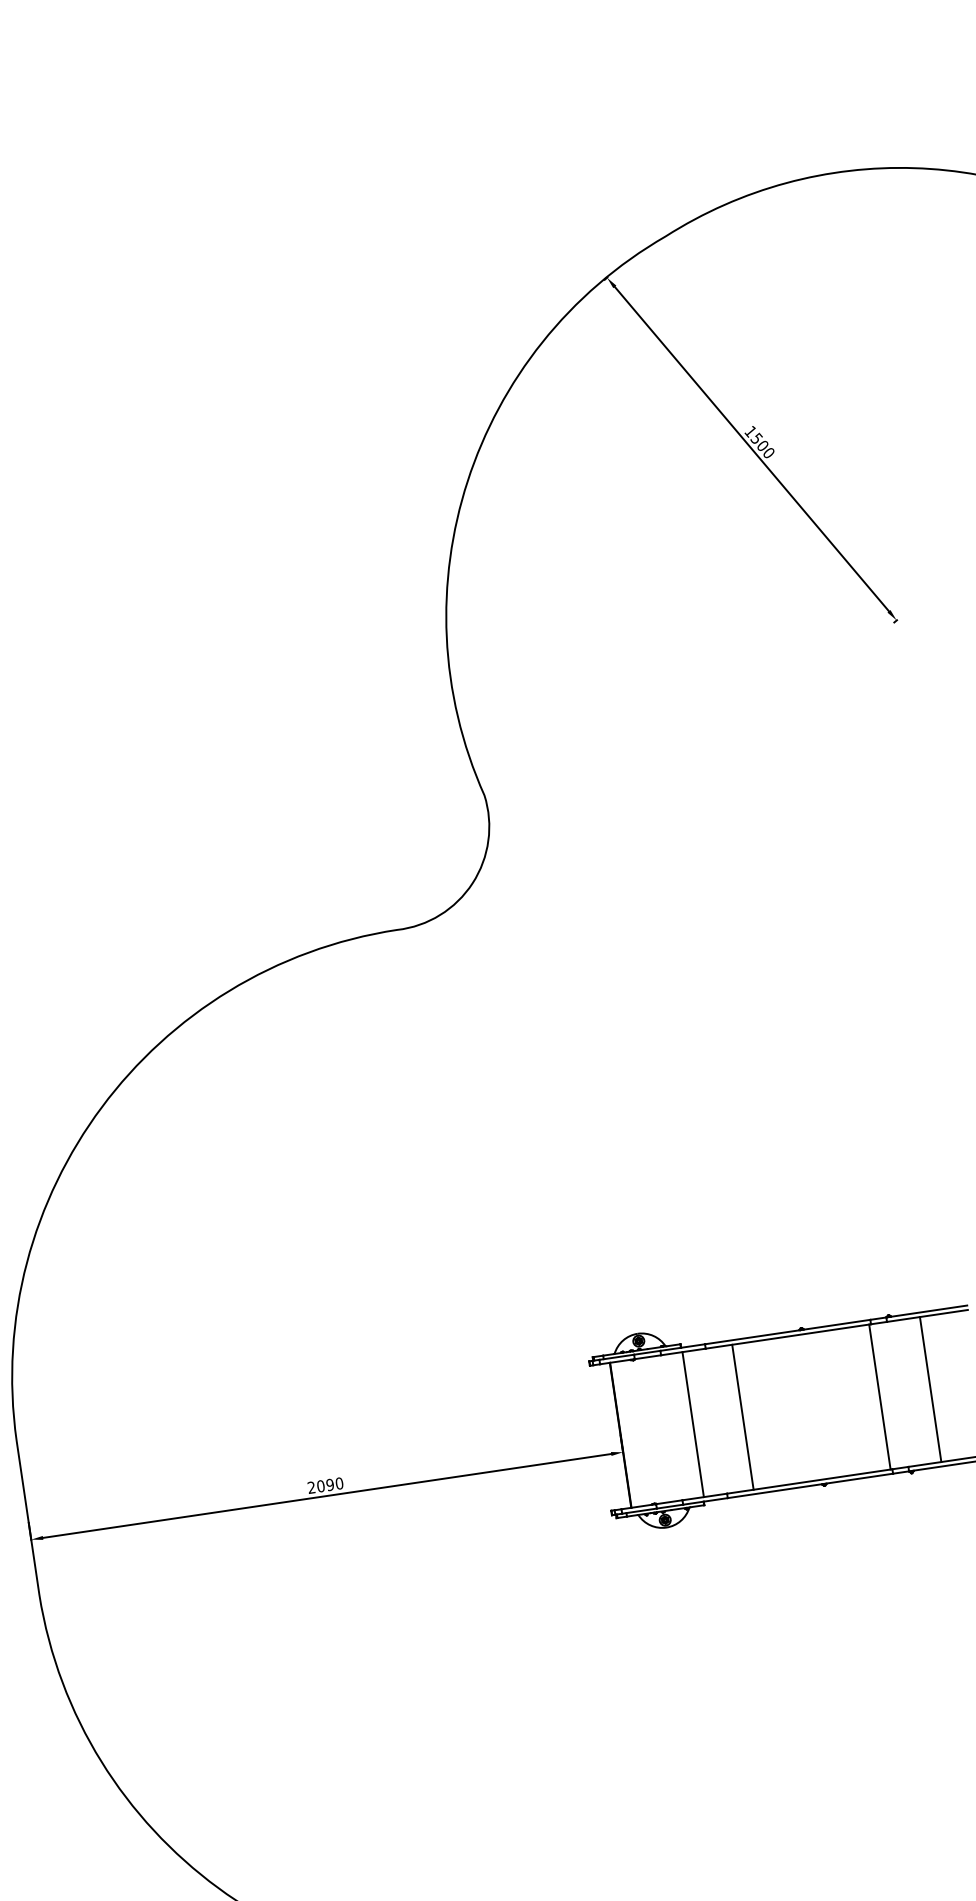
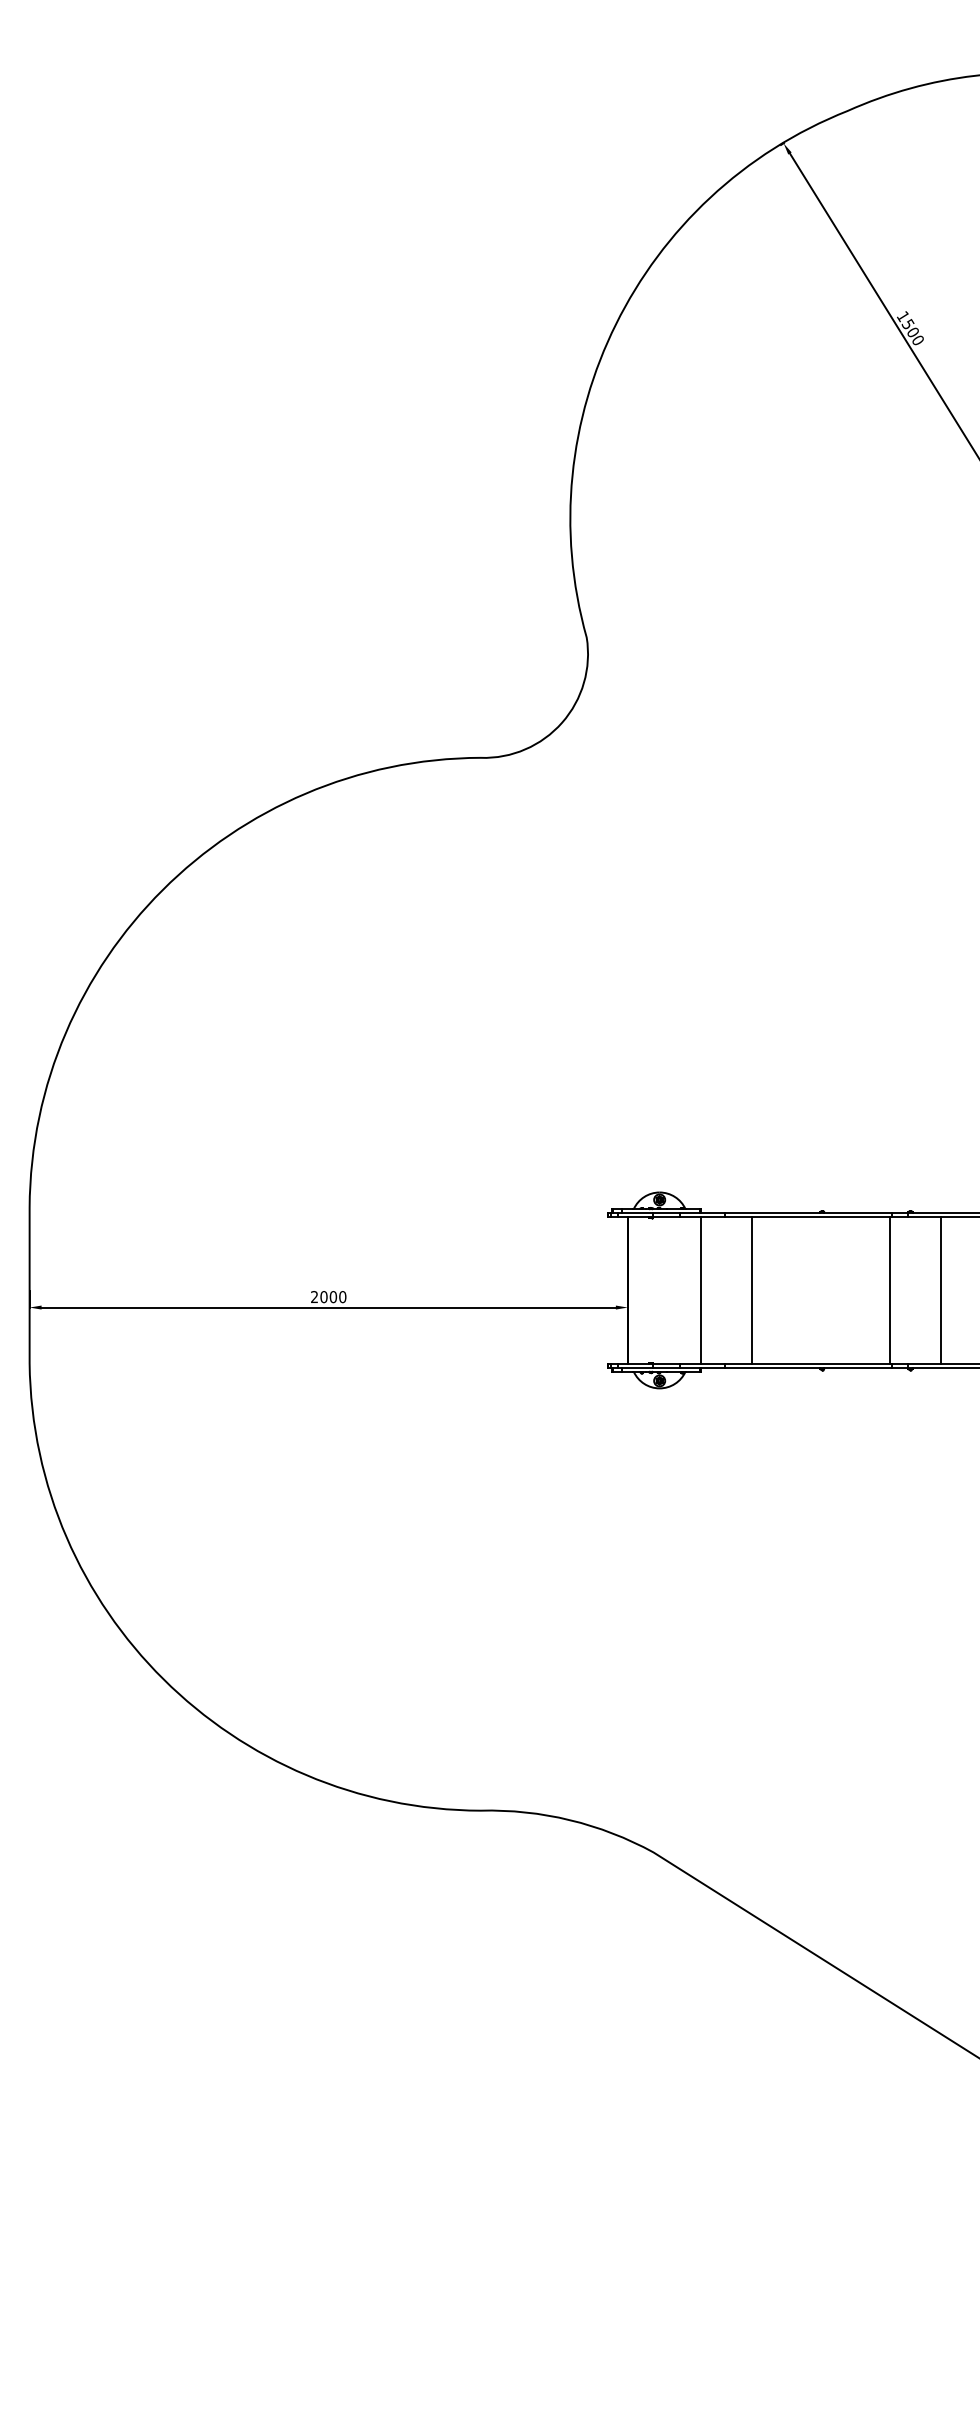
text: (329, 1485) -> (332, 1297), 2090 -> 2000

